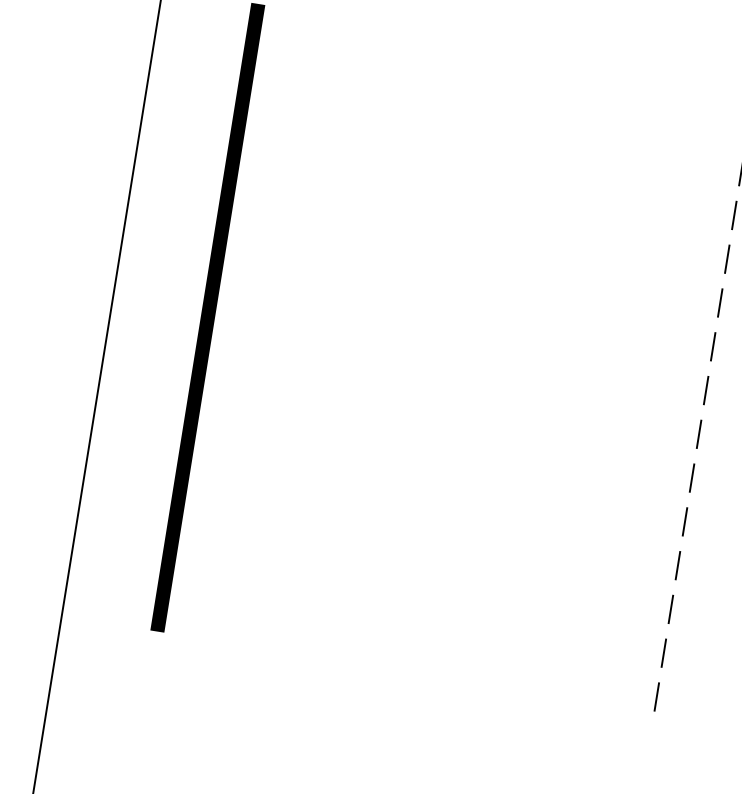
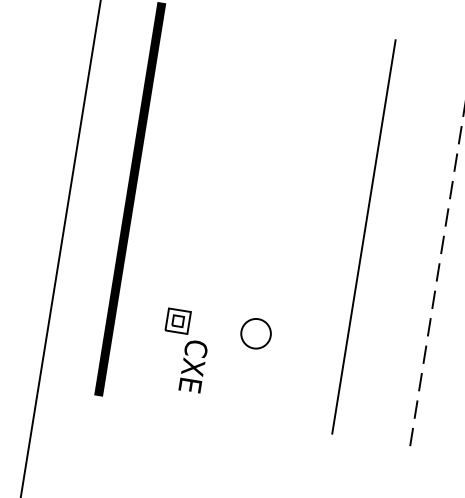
line: (579, 377) -> (363, 236), added
circle: (407, 531) -> (255, 333), added
part: (296, 558) -> (185, 350), added

